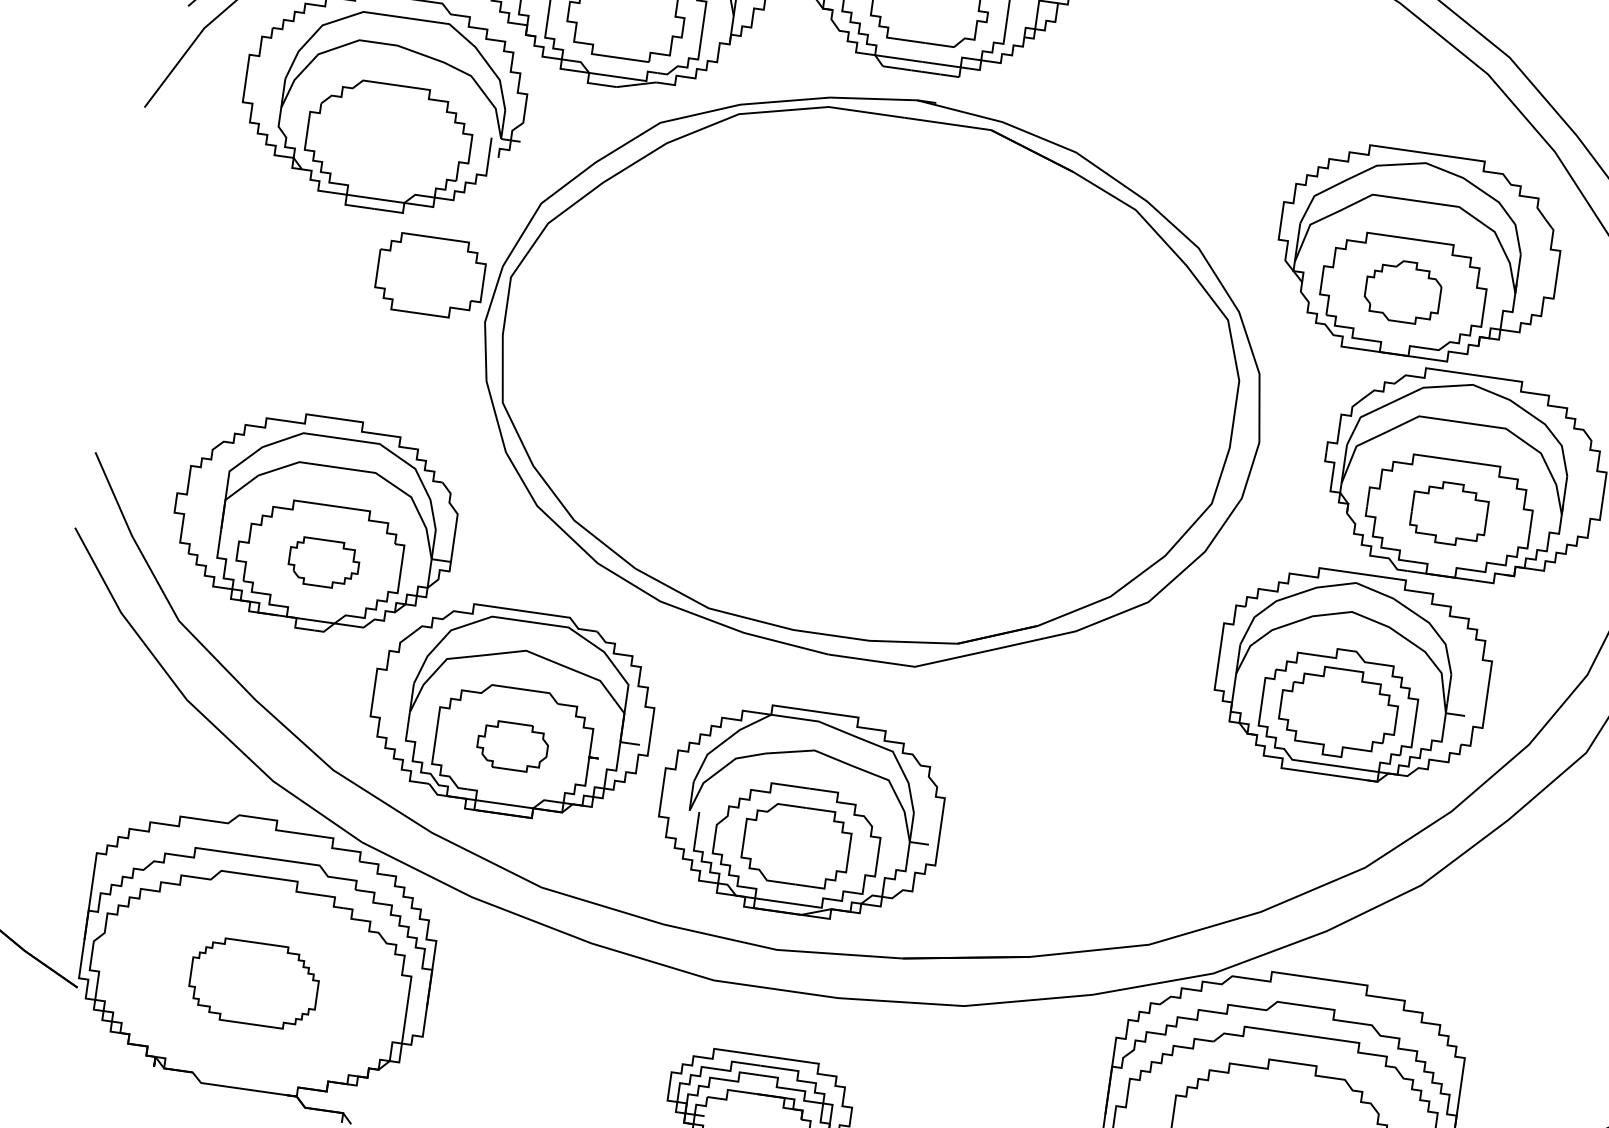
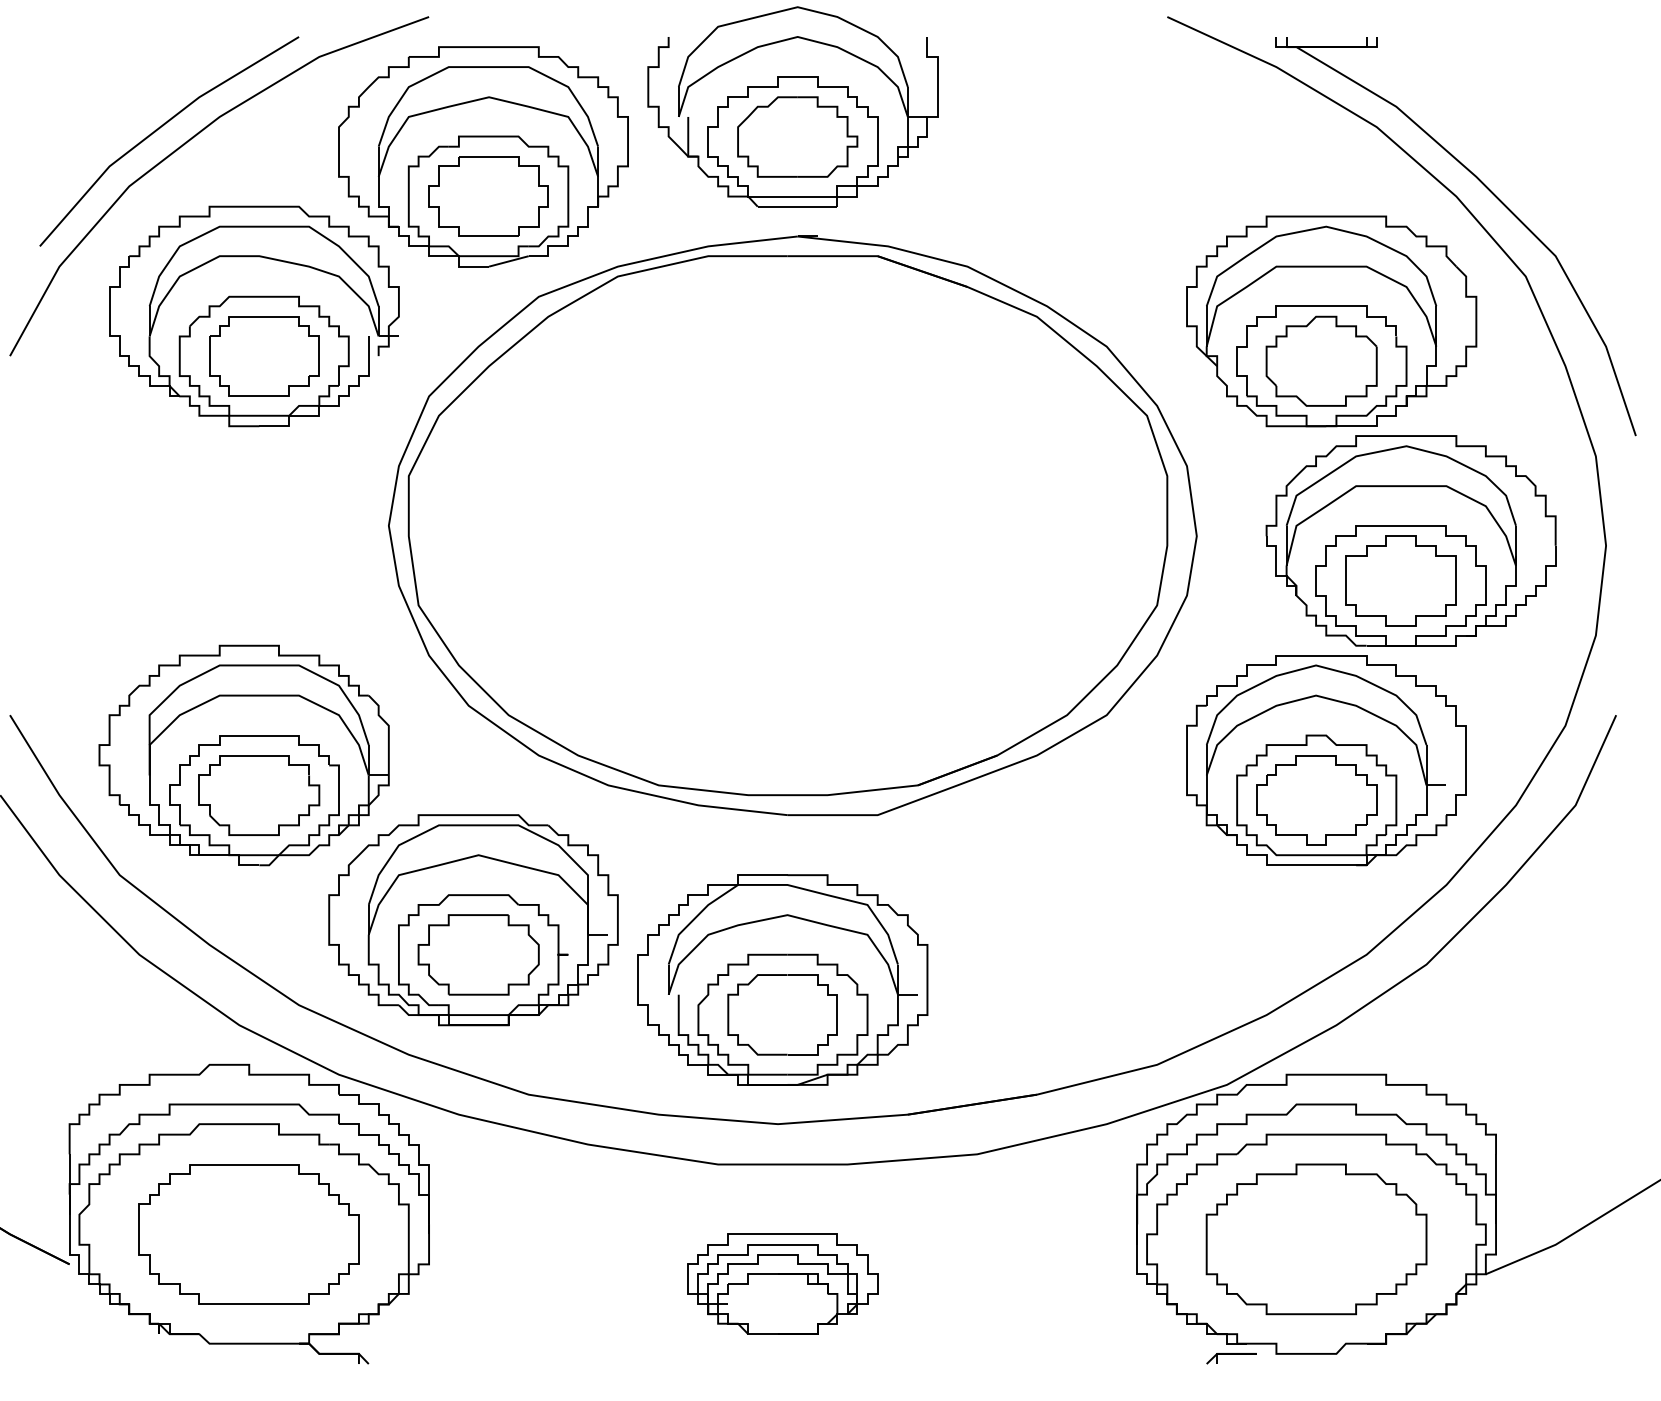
part: (430, 275) -> (264, 356), moved
part: (1403, 290) -> (1321, 360), size x1.43
part: (1448, 512) -> (1400, 580), size x1.43
part: (324, 563) -> (259, 795), size x1.67
part: (512, 746) -> (478, 954), size x1.67
part: (253, 983) -> (248, 1234), size x1.67

